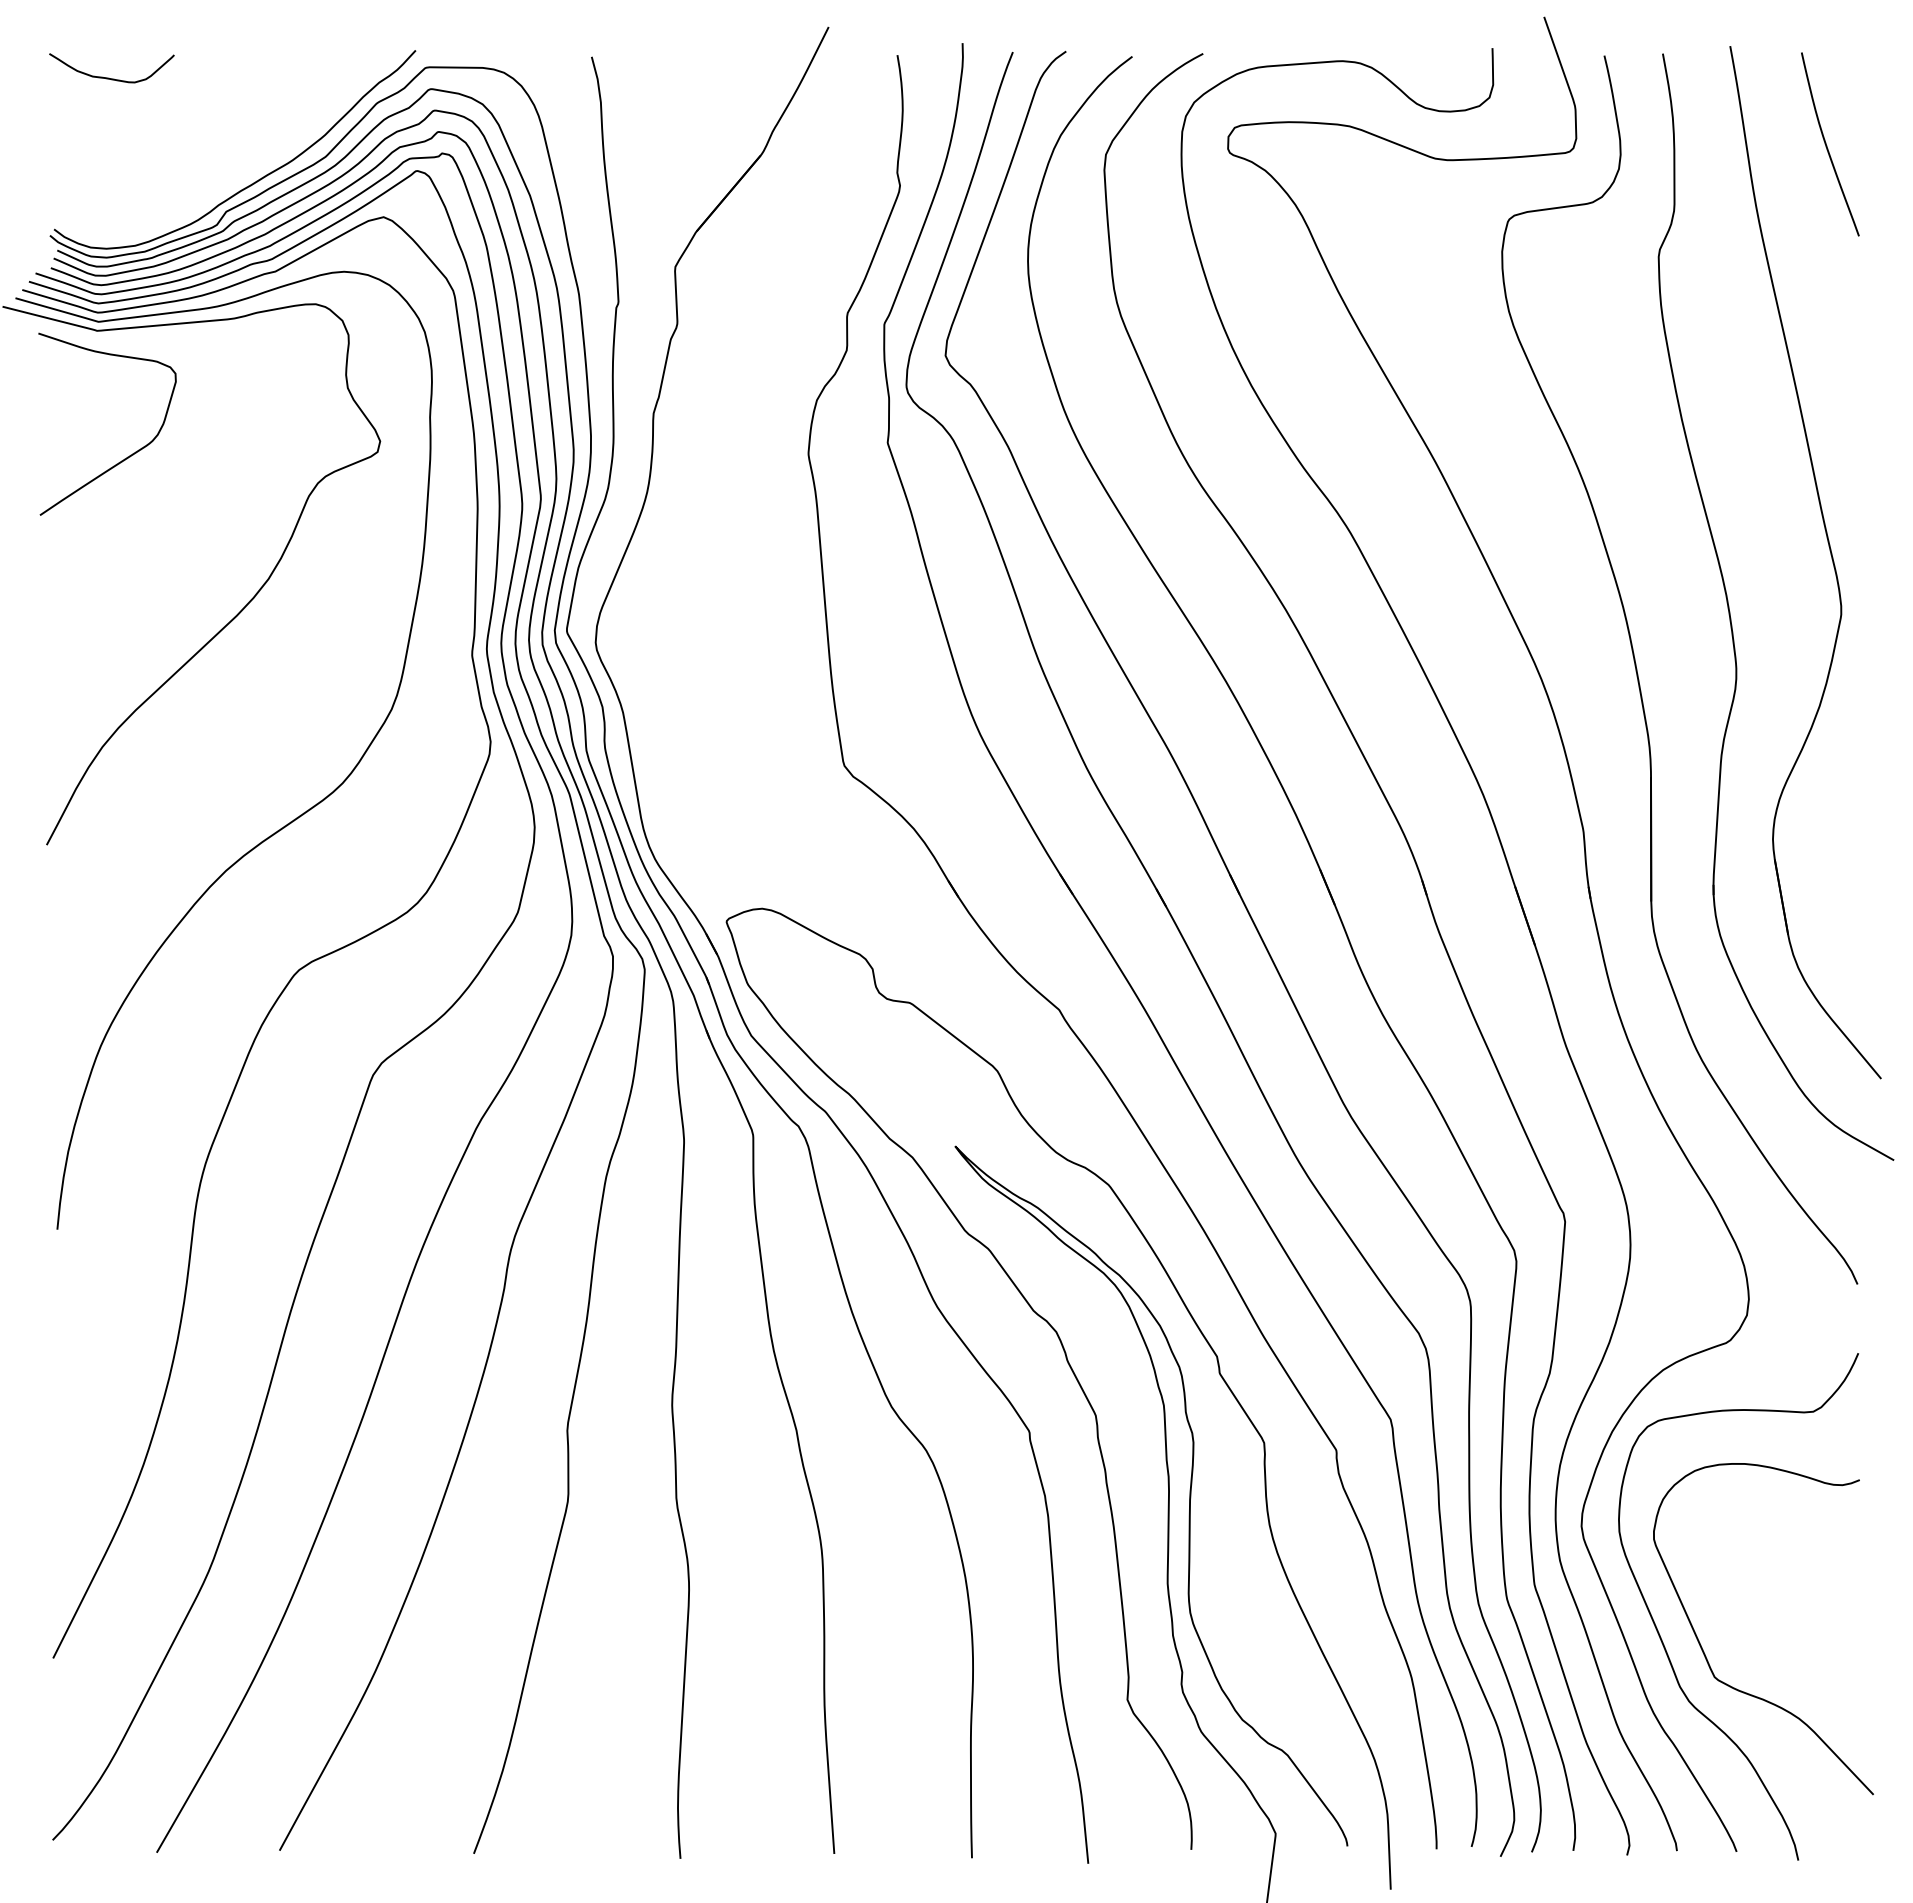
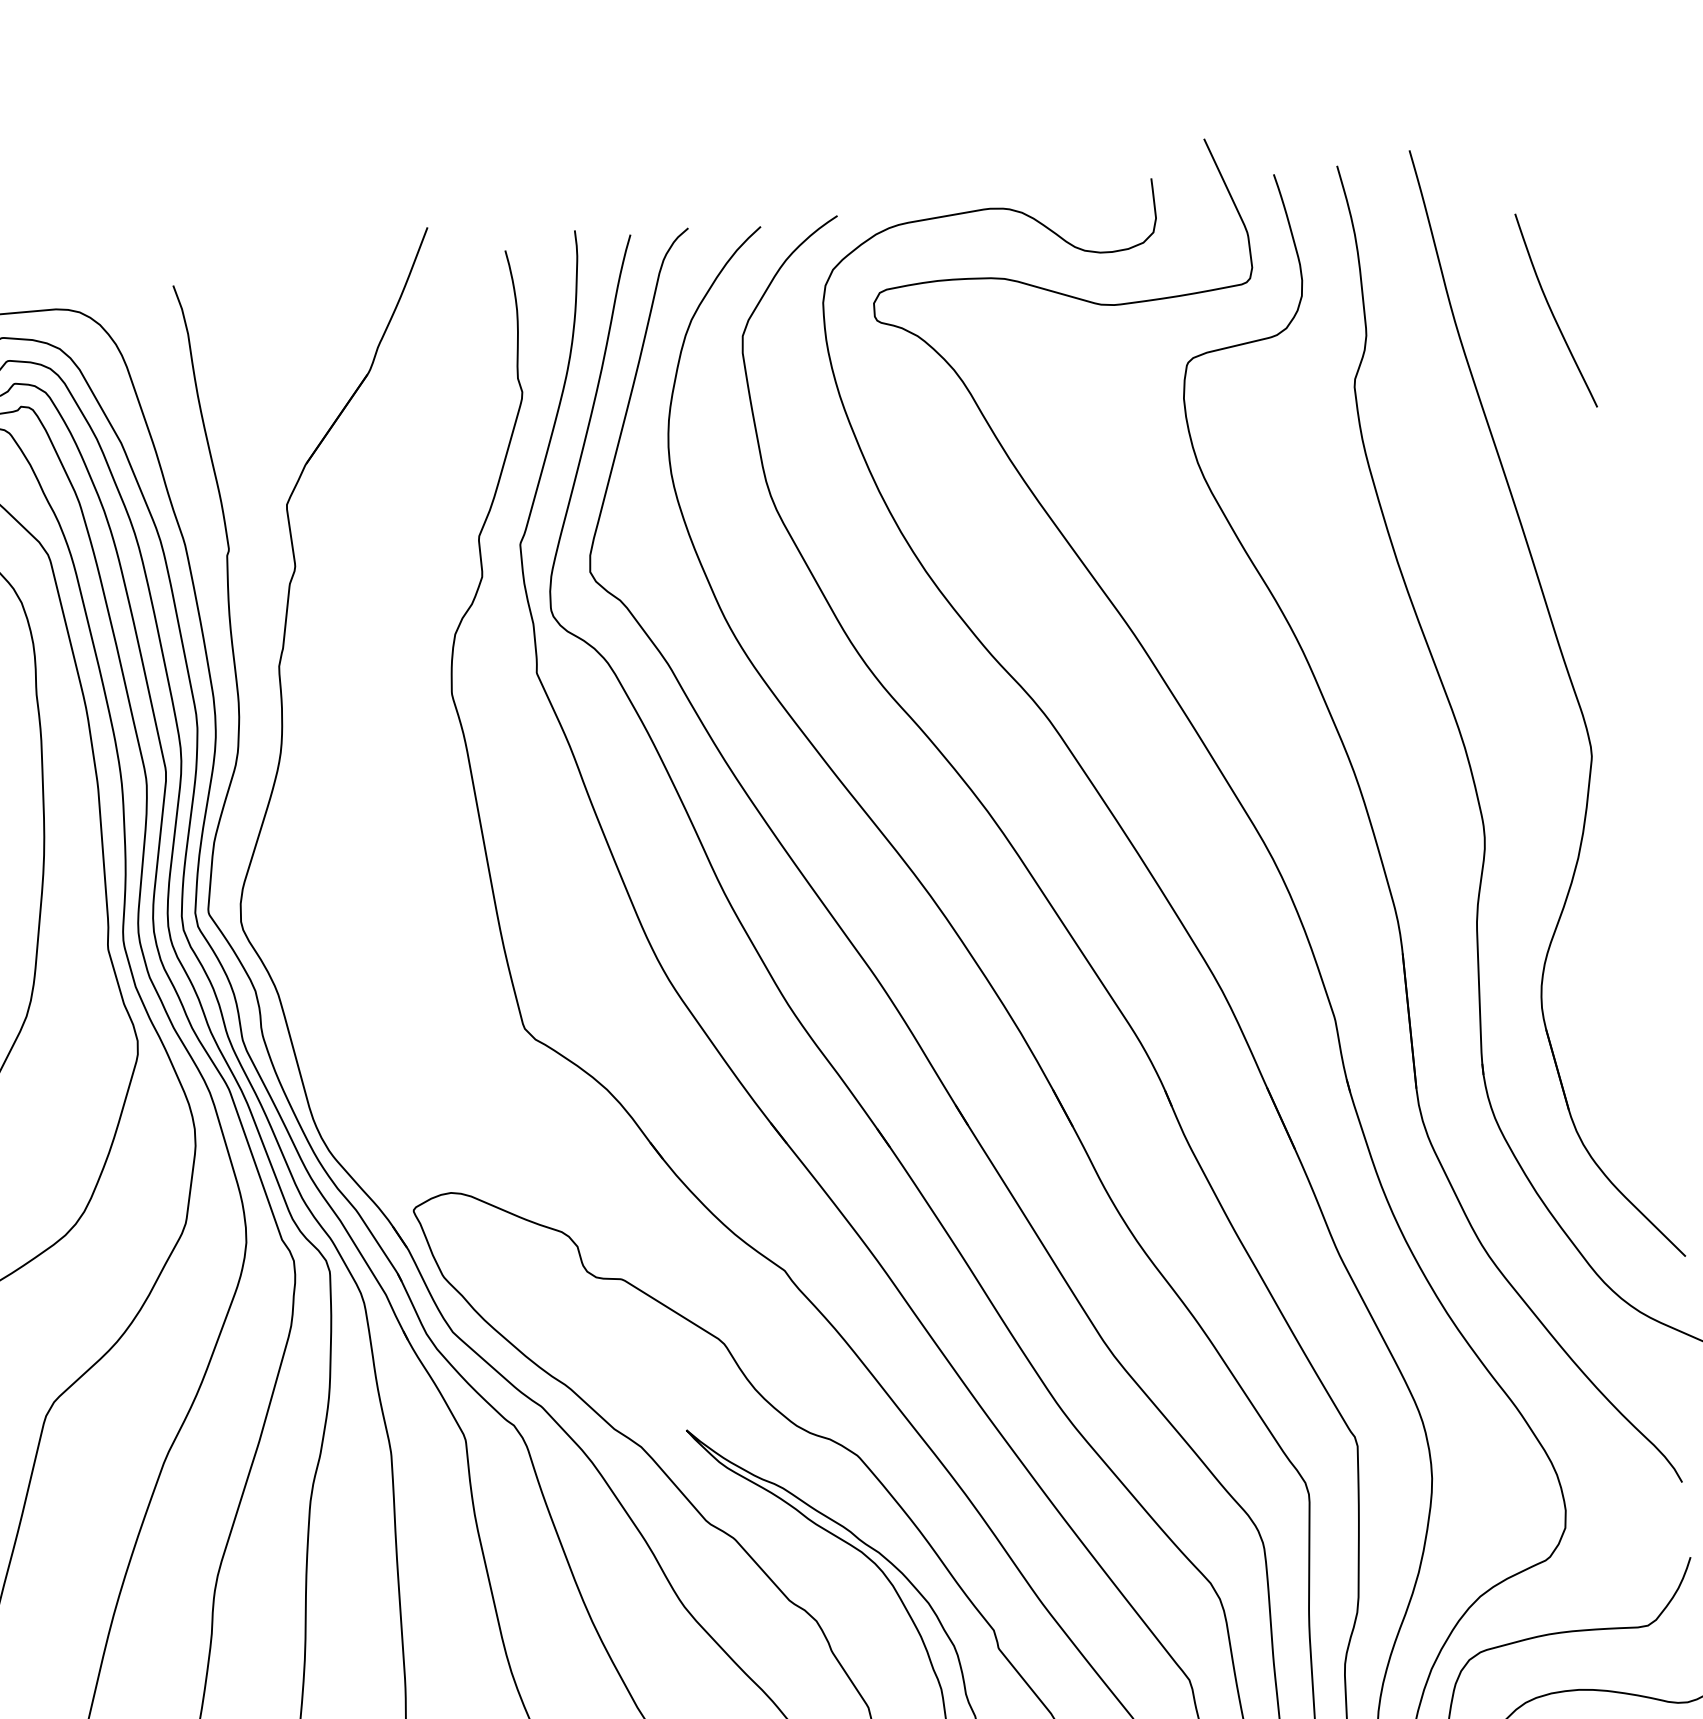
curve: (1827, 145) -> (1553, 312), moved

